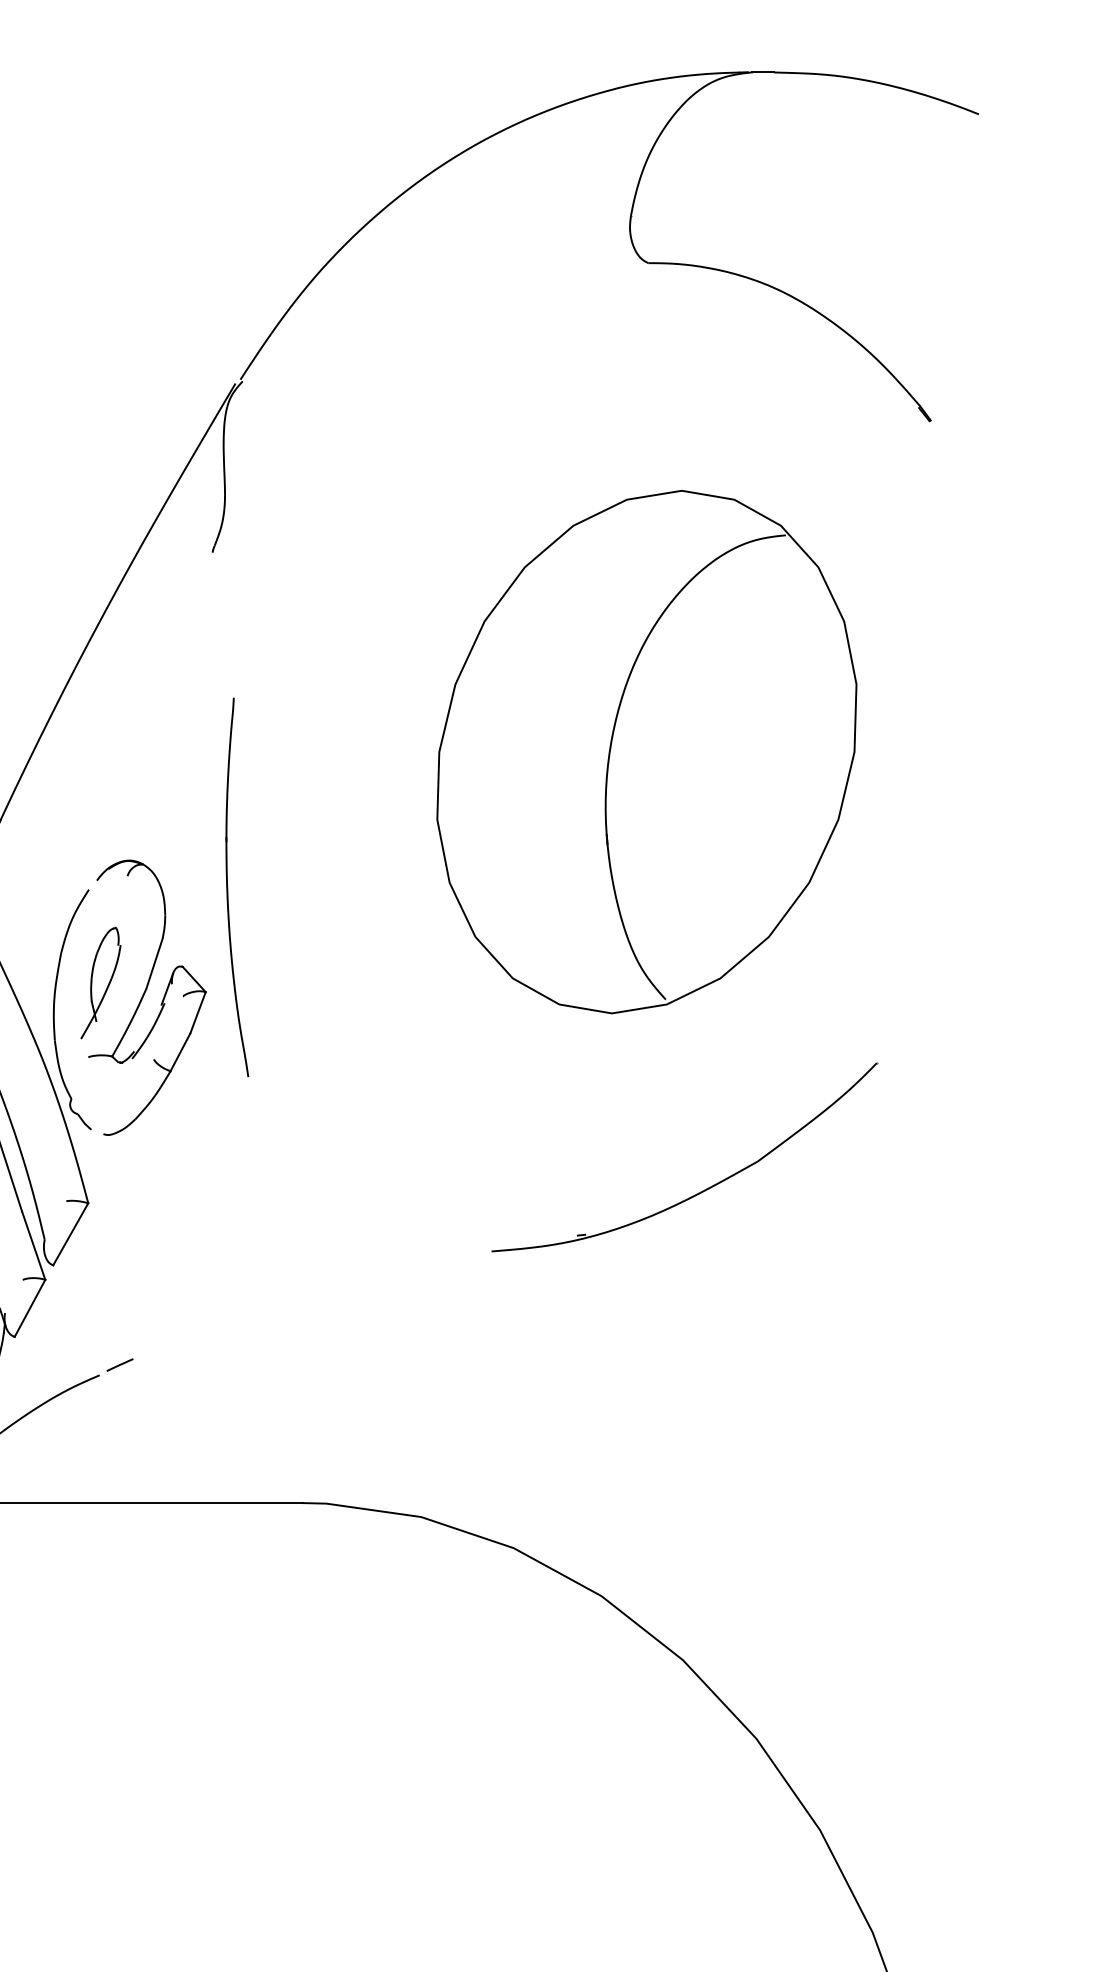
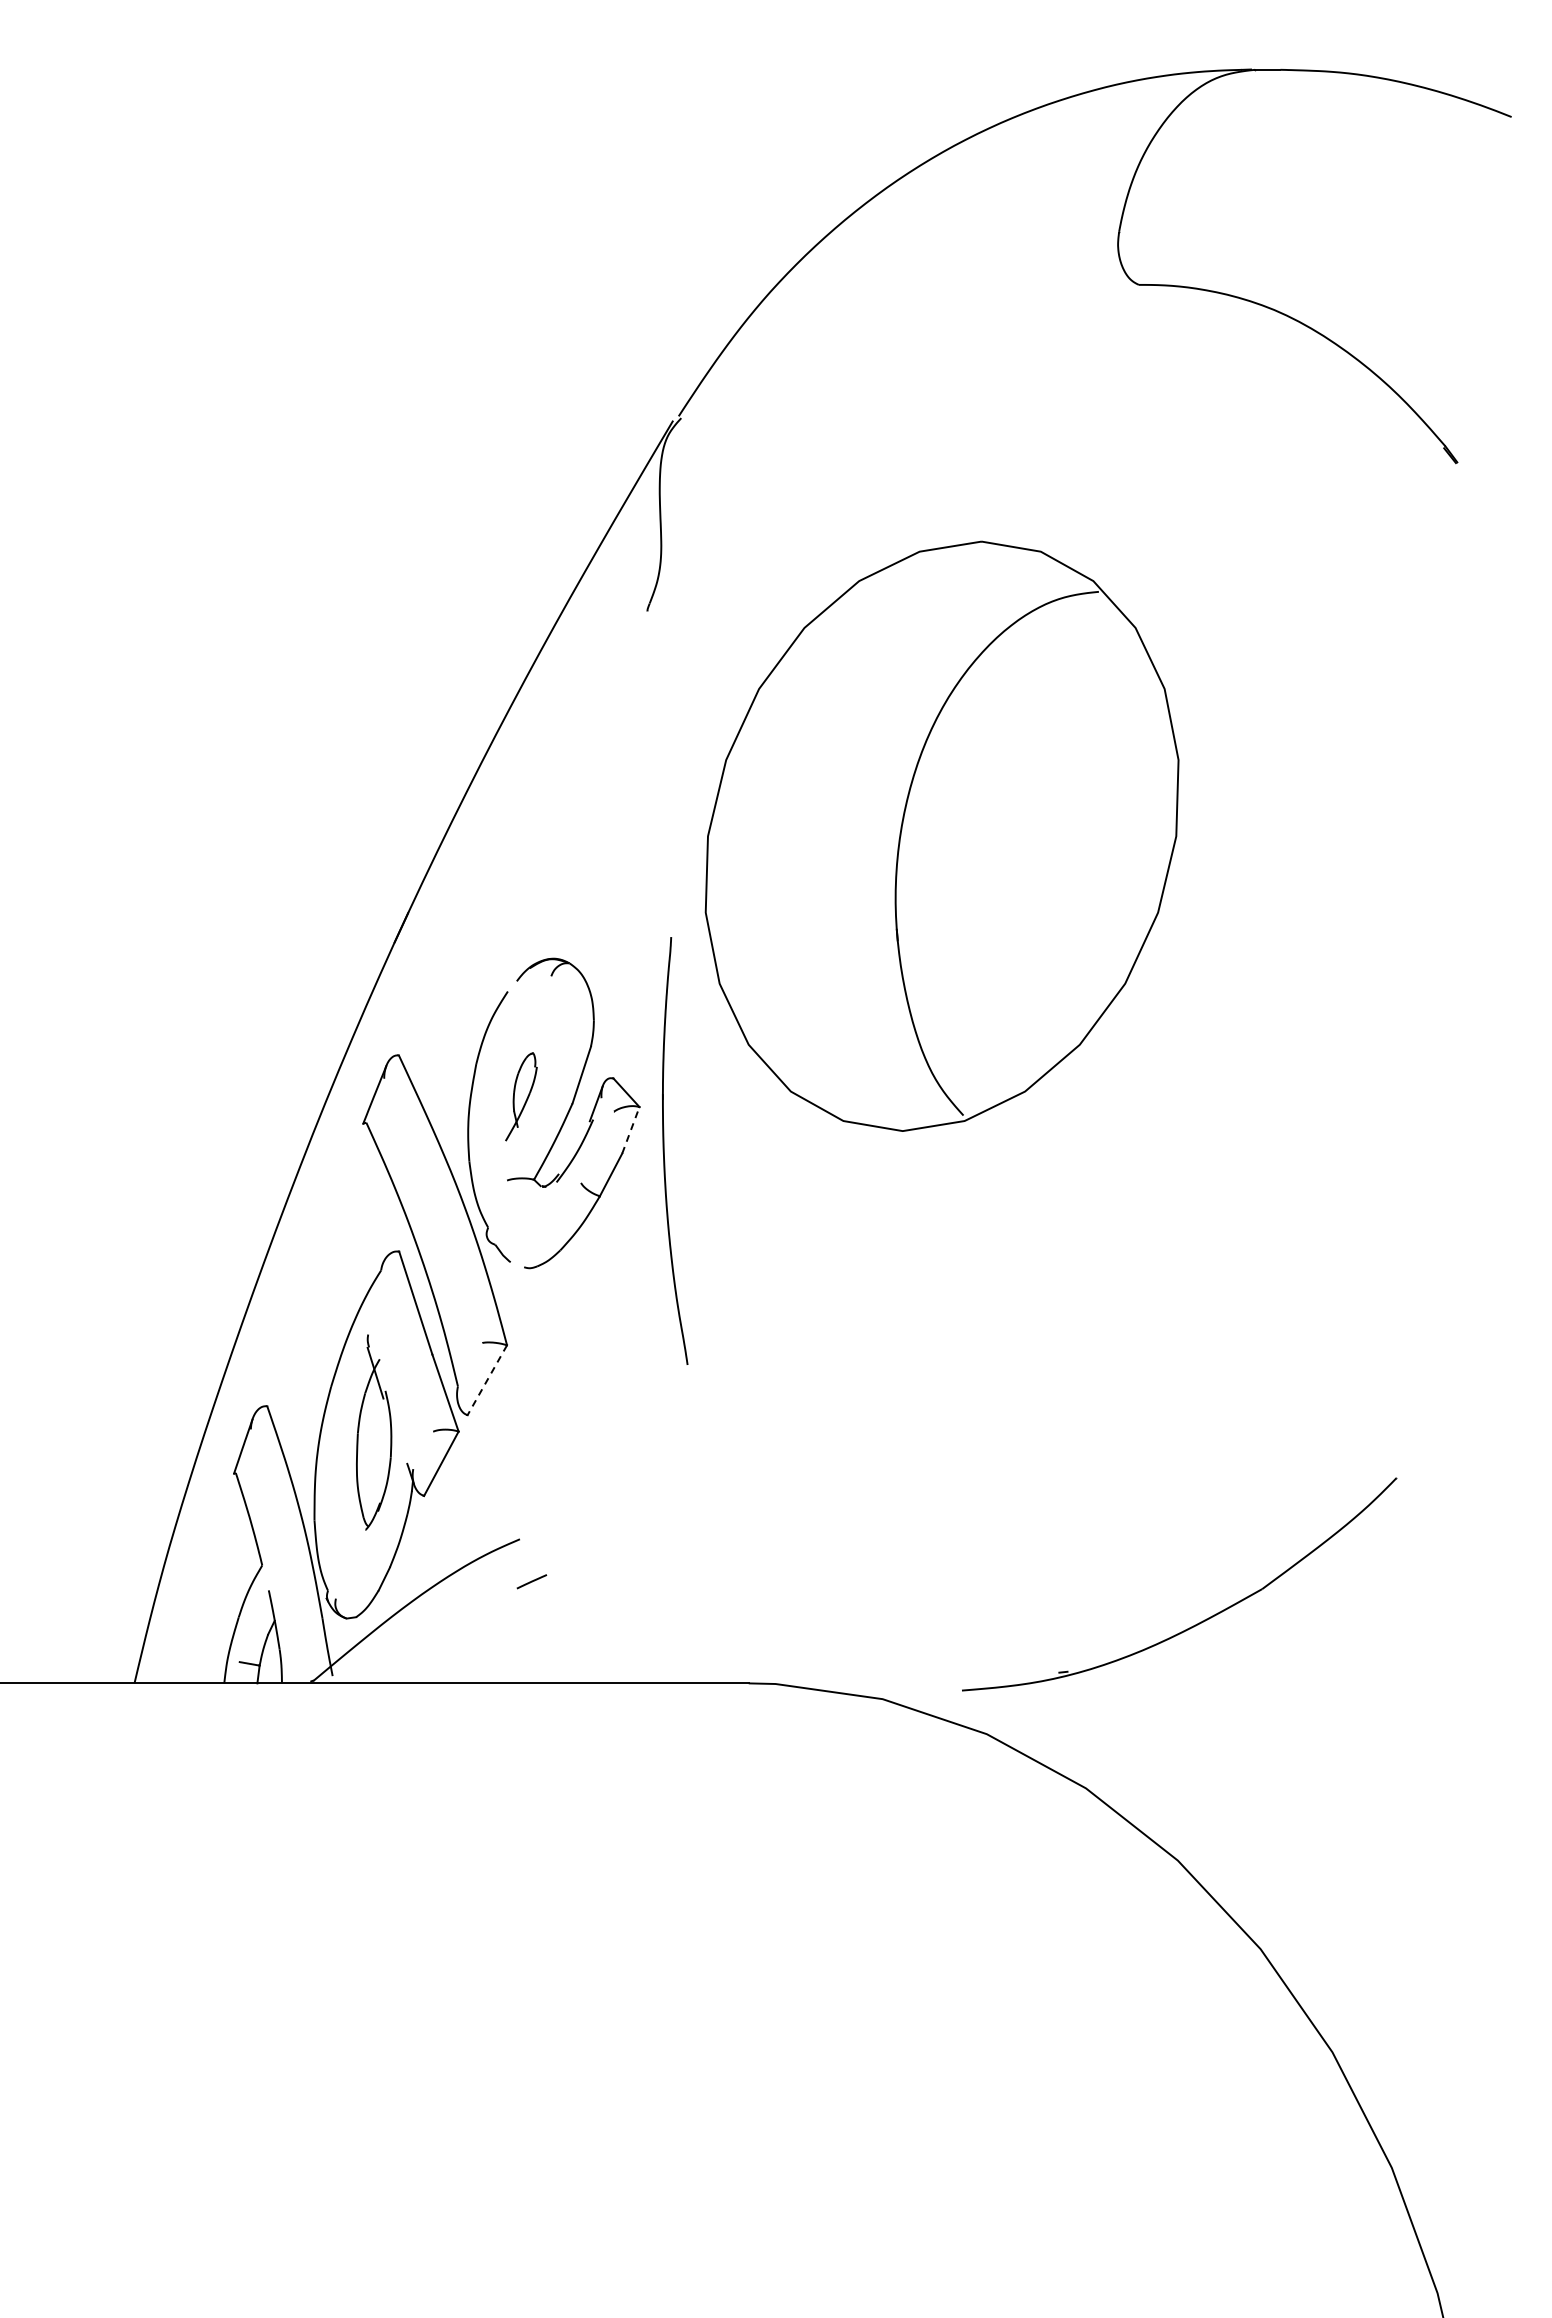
part: (646, 751) -> (941, 835), moved
part: (227, 886) -> (664, 1150), moved
part: (101, 982) -> (521, 1096), size x0.7
line: (197, 1012) -> (630, 1130), solid -> dashed
part: (703, 1190) -> (1200, 1621), moved
line: (70, 1234) -> (487, 1380), solid -> dashed
line: (119, 1364) -> (531, 1581), moved

